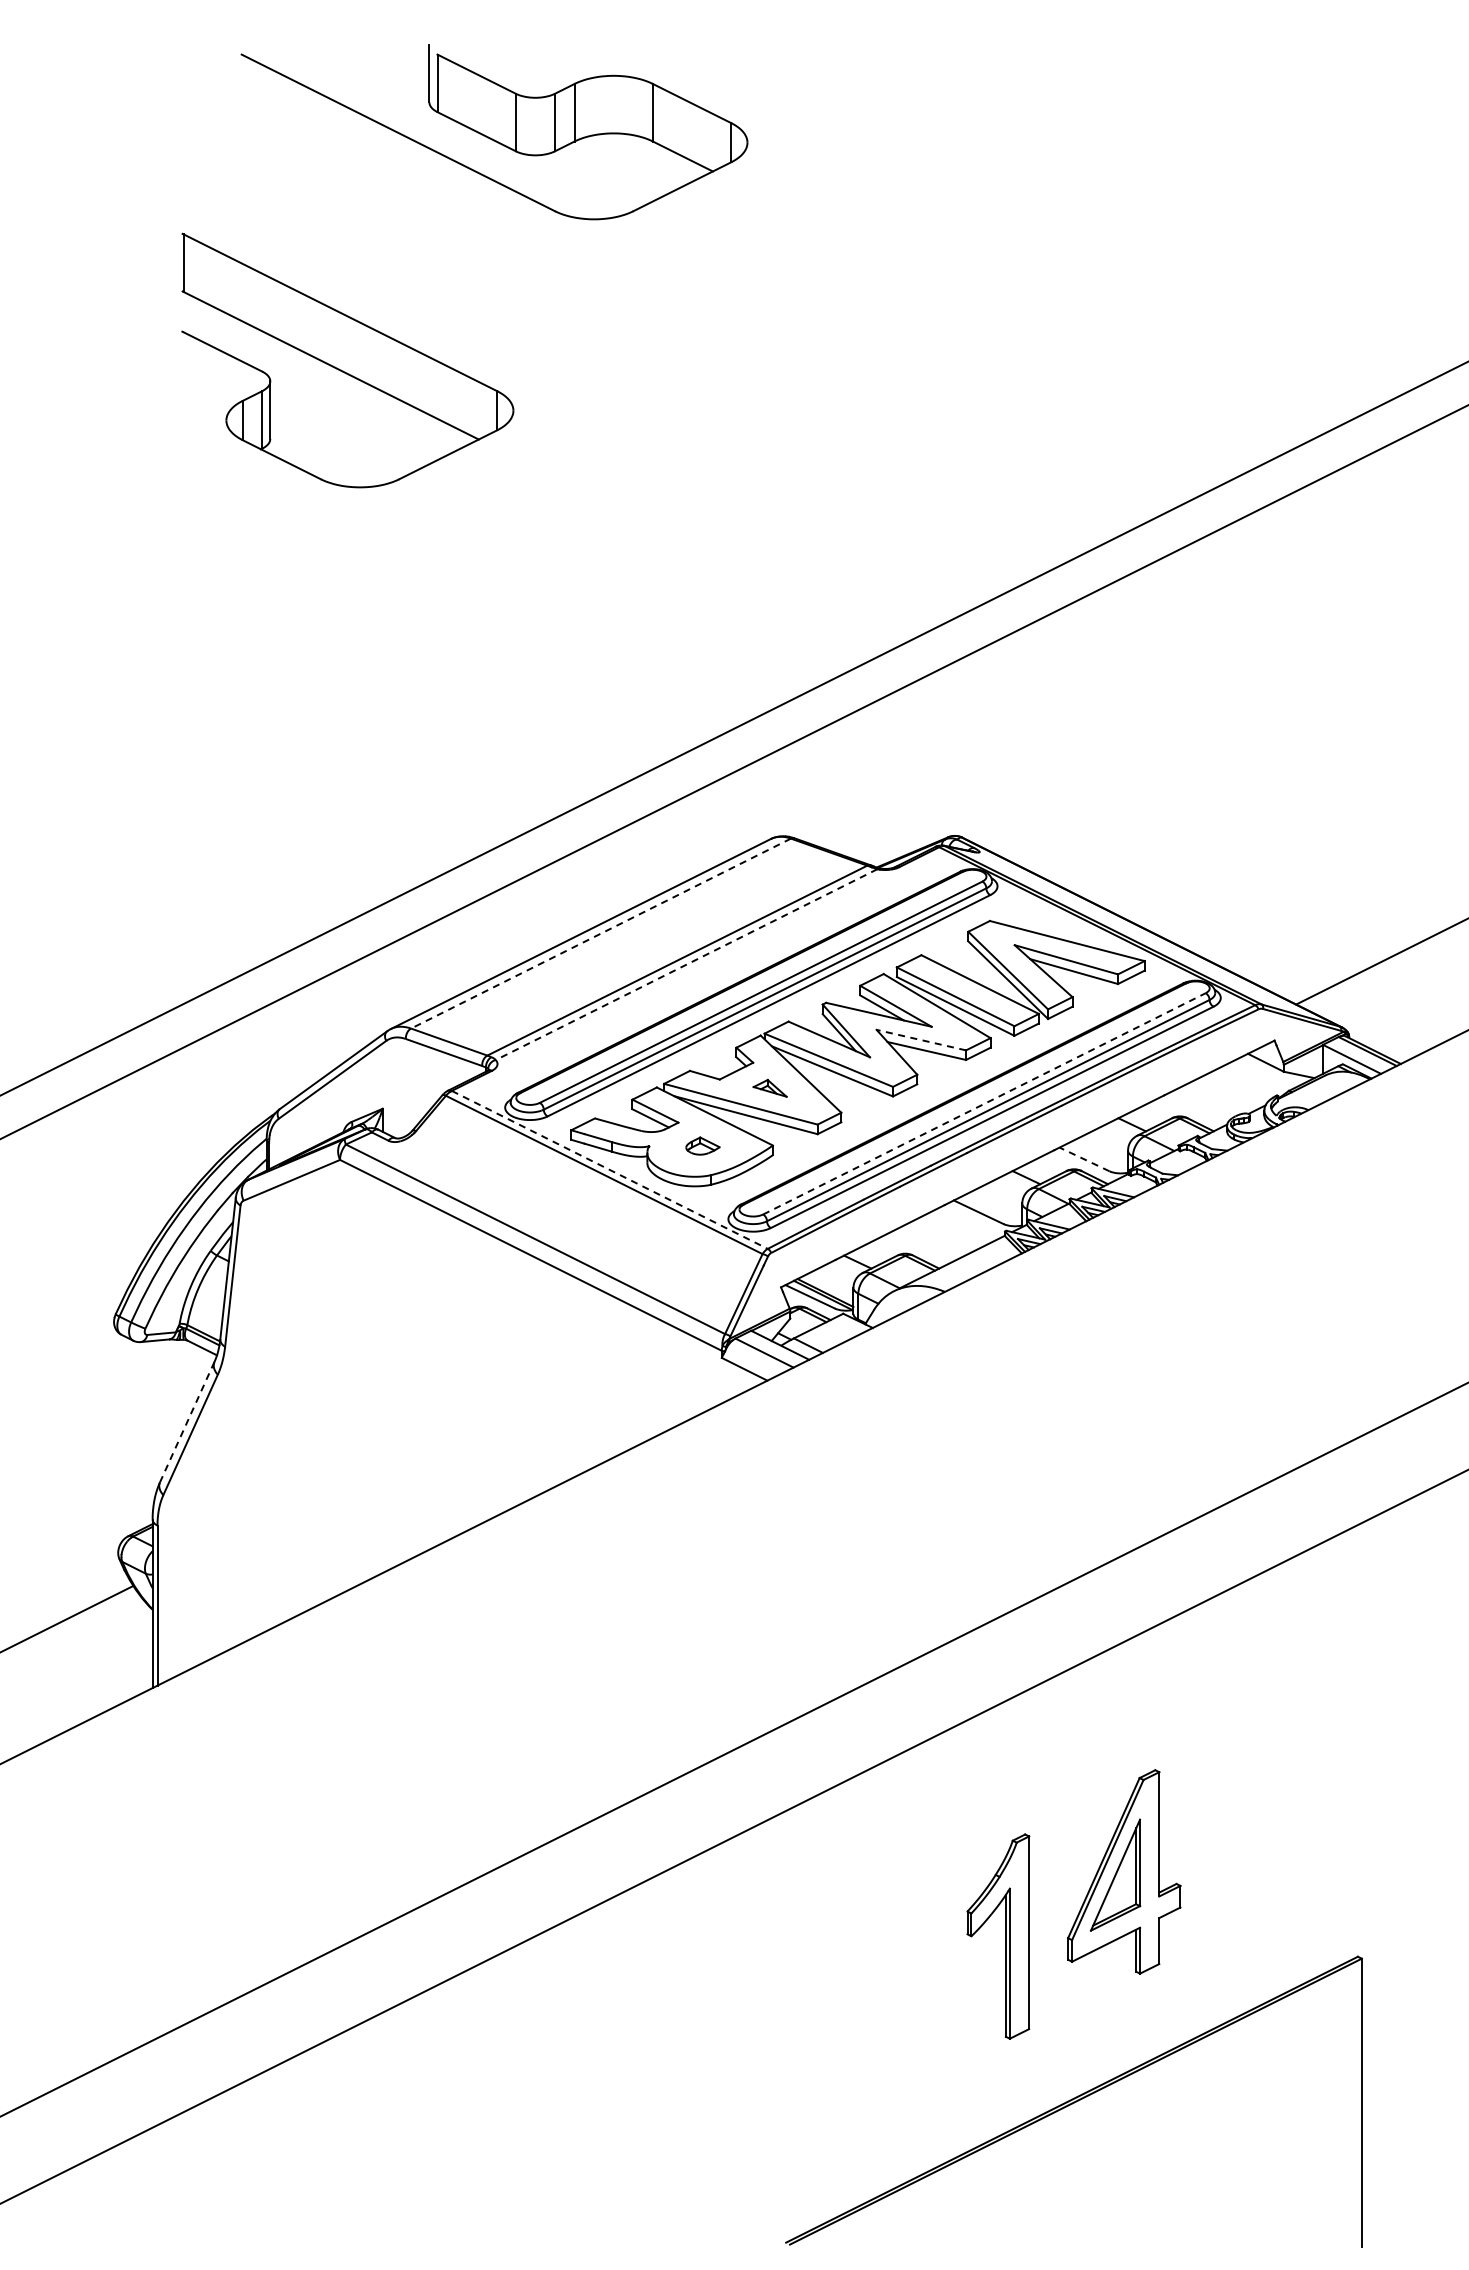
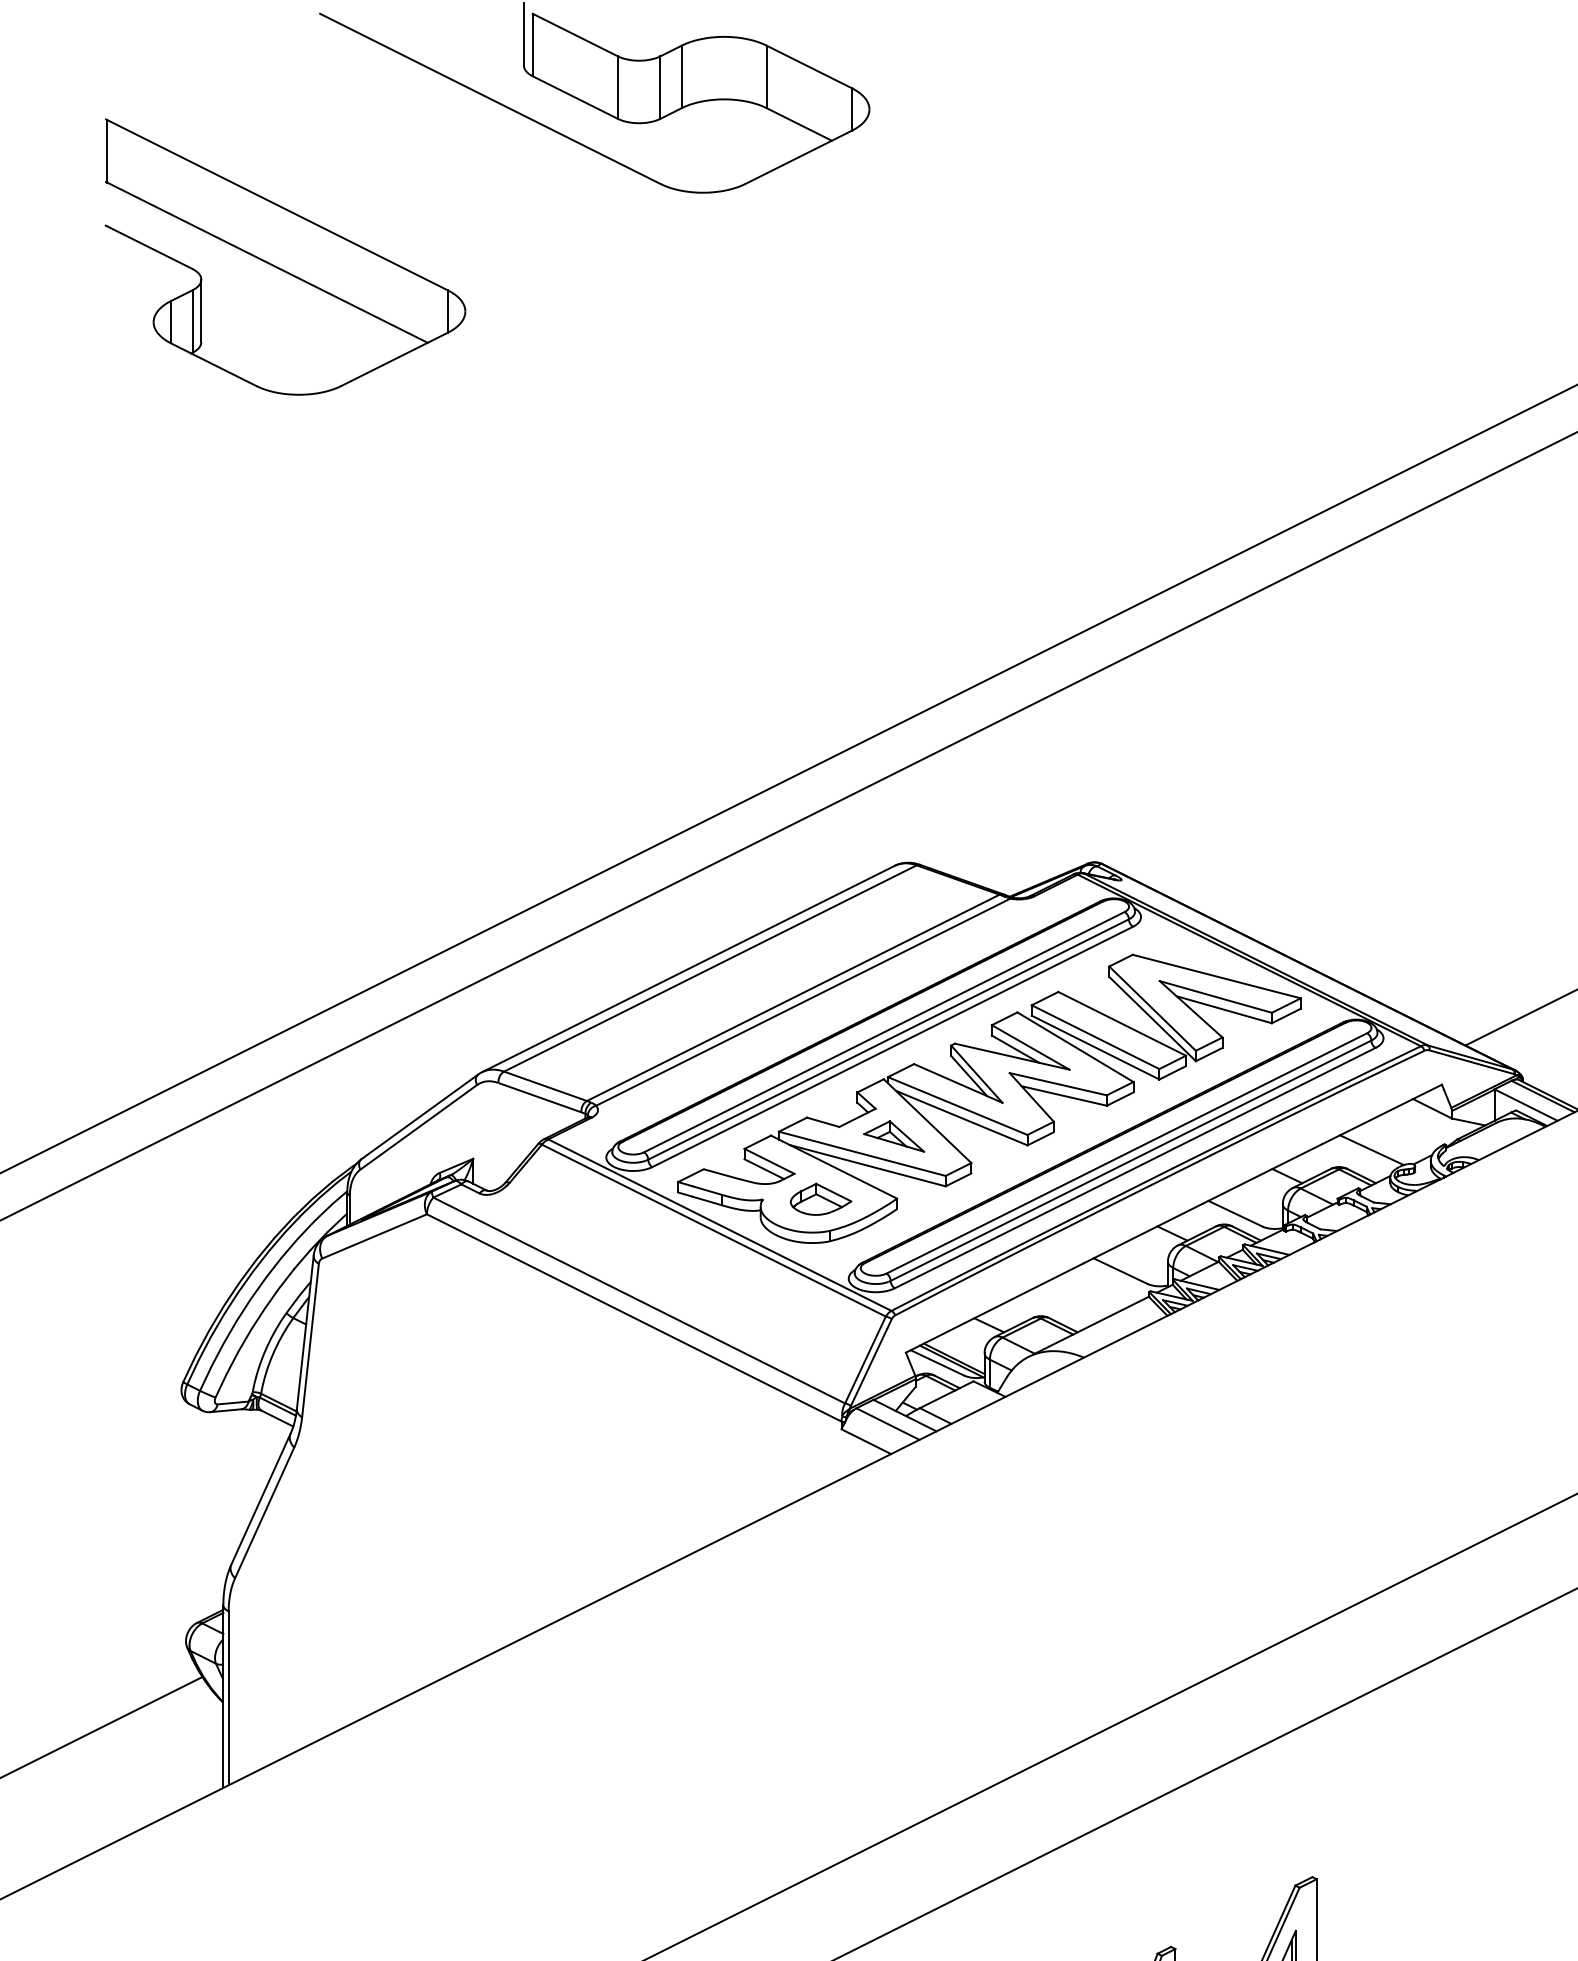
part: (347, 360) -> (285, 256), moved
line: (600, 933) -> (709, 968), dashed -> solid
line: (686, 964) -> (803, 1002), dashed -> solid
line: (921, 1040) -> (1058, 1084), dashed -> solid
part: (769, 1088) -> (893, 1136), size x1.67
line: (1209, 1100) -> (1371, 1149), added
line: (984, 1103) -> (1126, 1153), dashed -> solid
part: (702, 1145) -> (820, 1198), size x1.67
line: (1084, 1159) -> (1235, 1213), dashed -> solid
line: (609, 1169) -> (719, 1224), dashed -> solid
line: (187, 1422) -> (261, 1499), dashed -> solid

